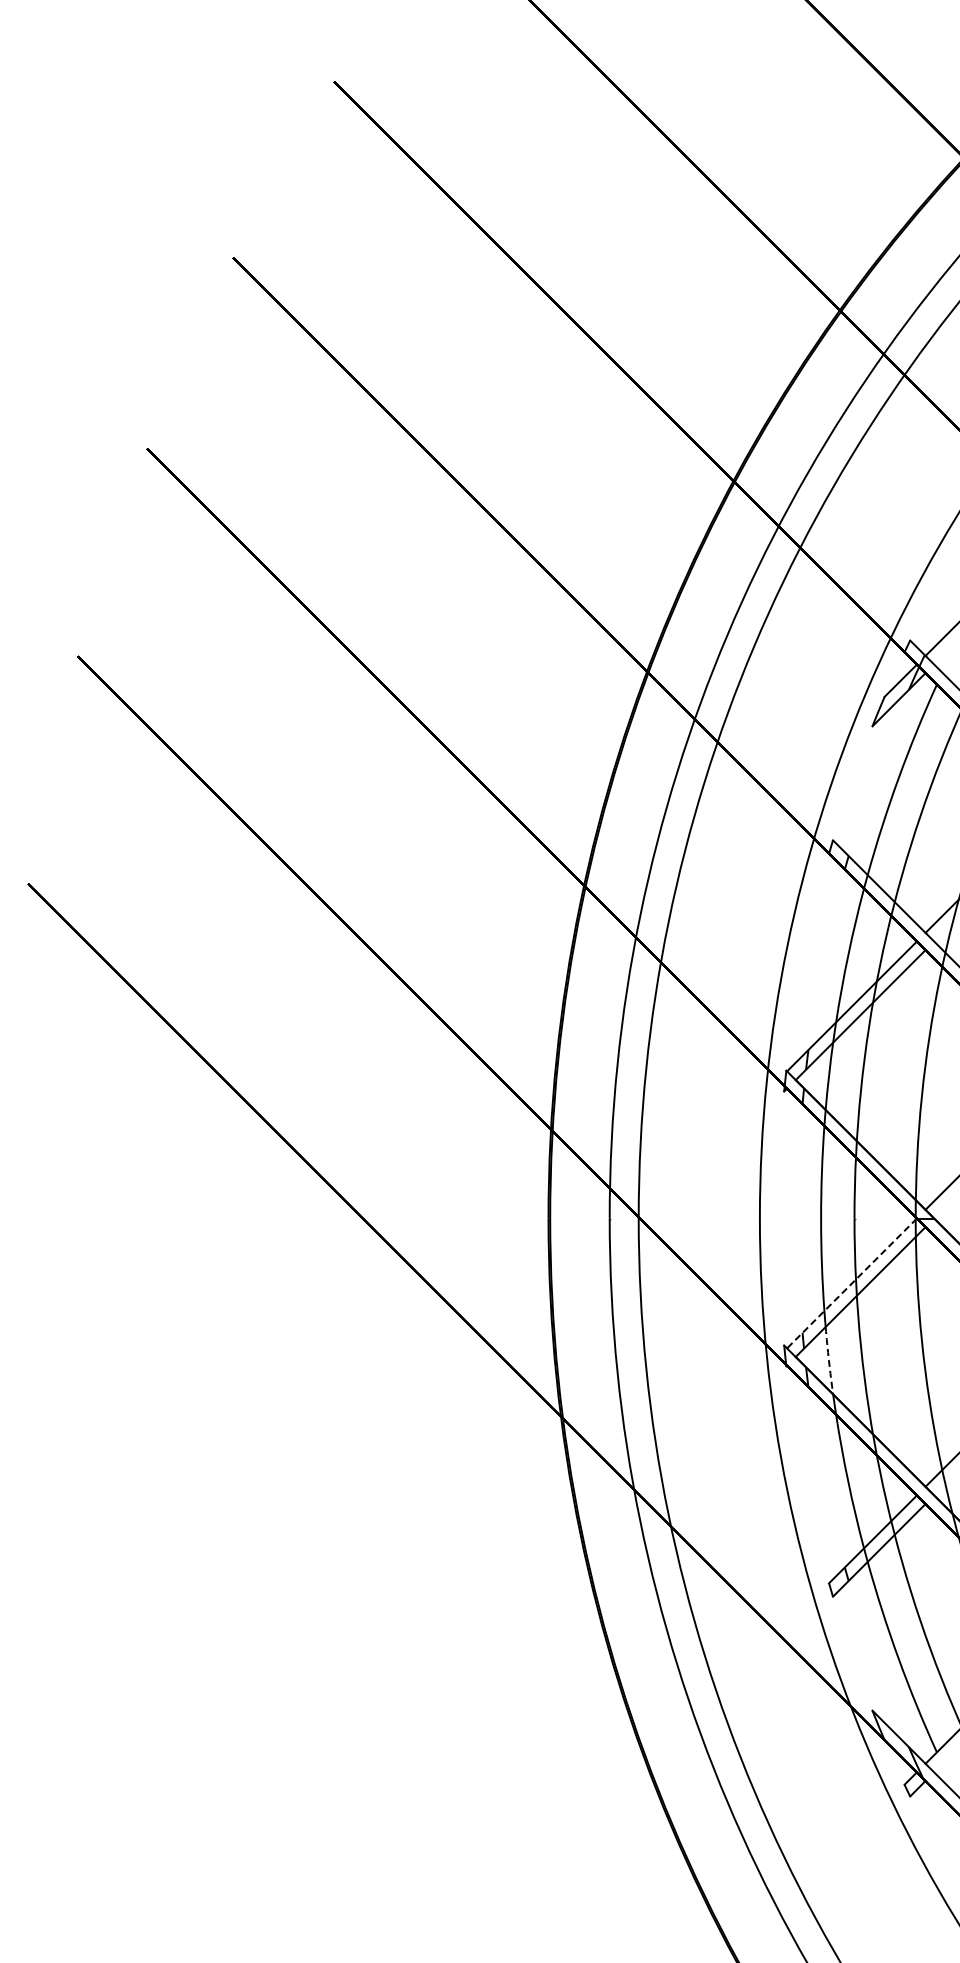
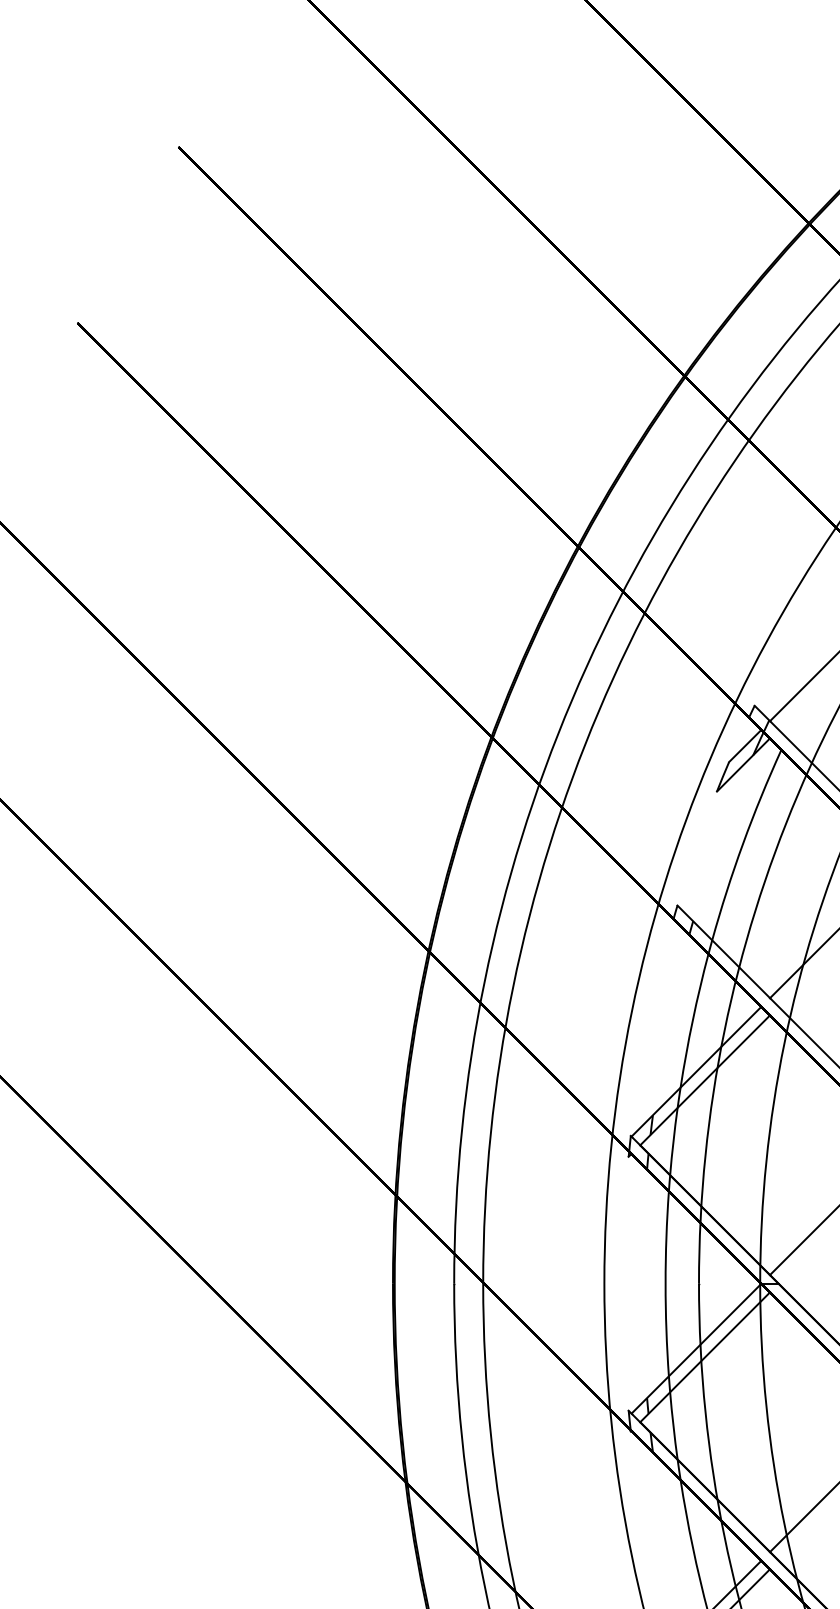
line: (852, 1283) -> (696, 1348), dashed -> solid
arc: (828, 1360) -> (672, 1425), dashed -> solid

